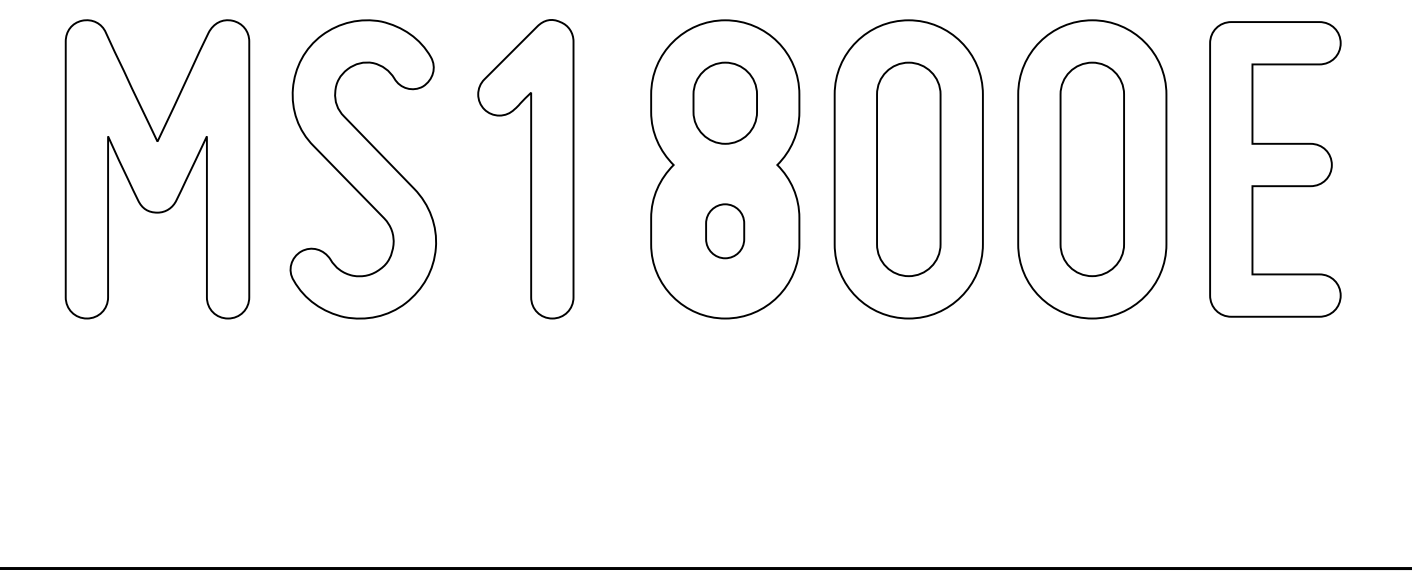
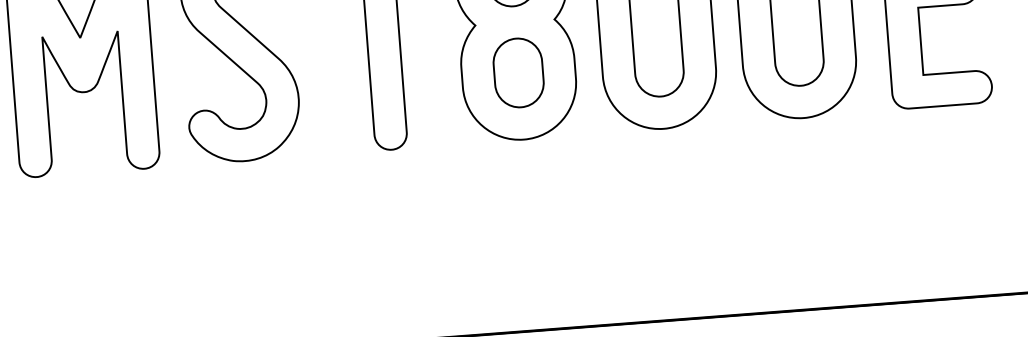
part: (724, 231) -> (518, 73), size x1.67

